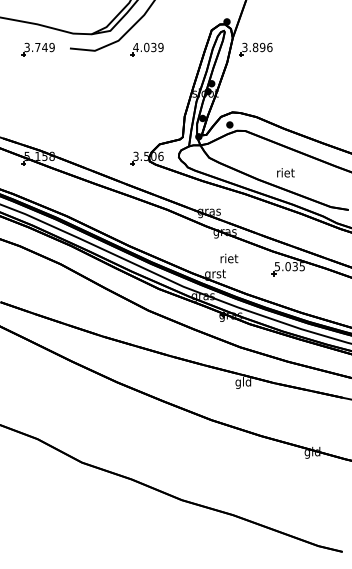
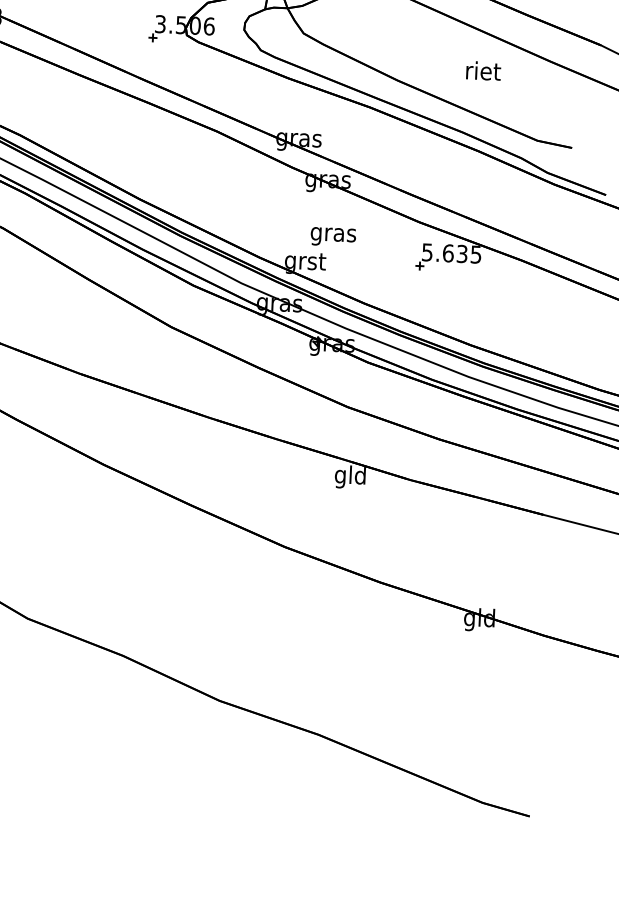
text: (285, 172) -> (482, 70), moved
text: (228, 259) -> (332, 234), riet -> gras
text: (287, 266) -> (447, 253), 5.035 -> 5.635

